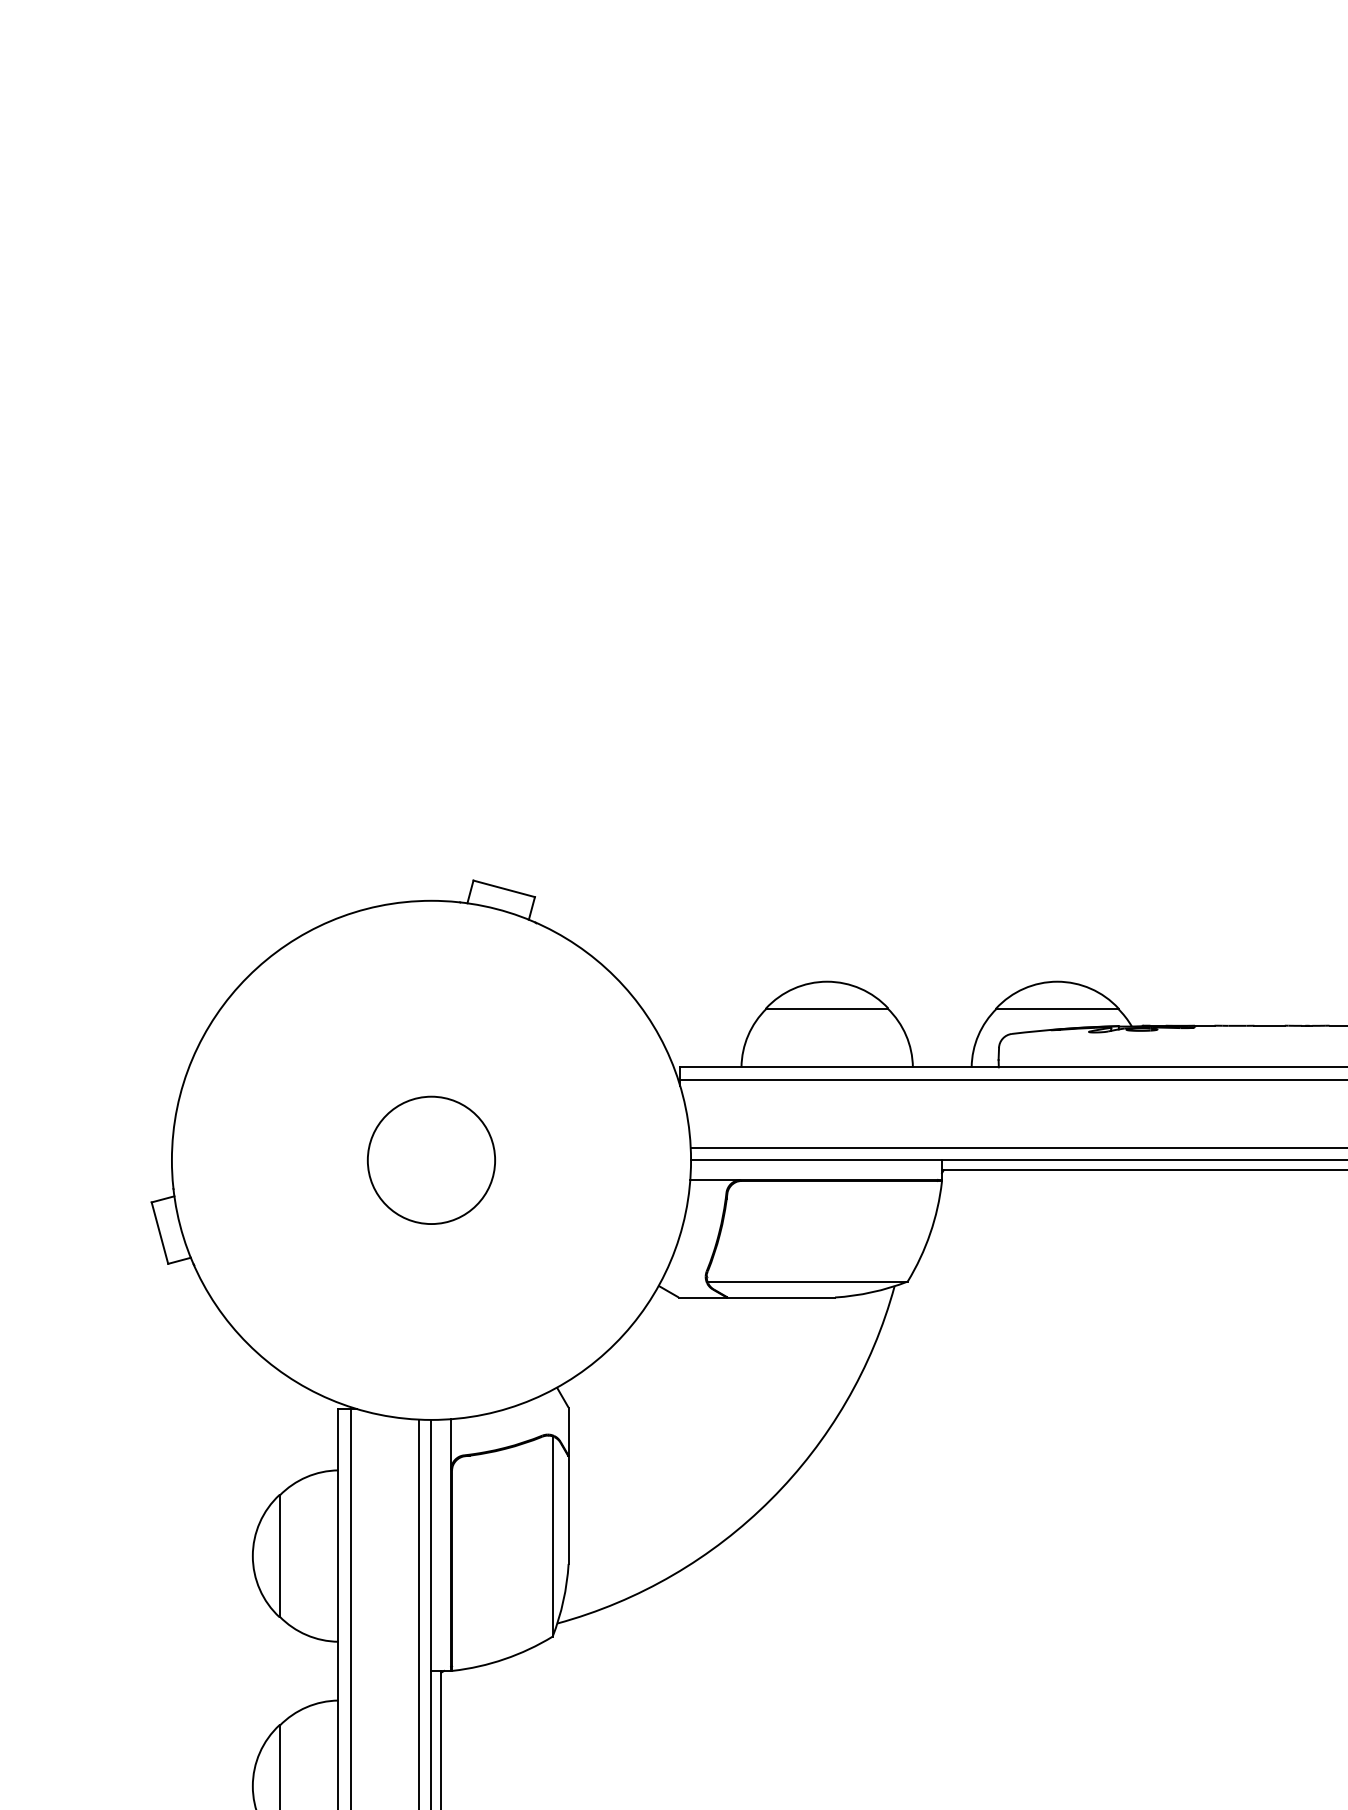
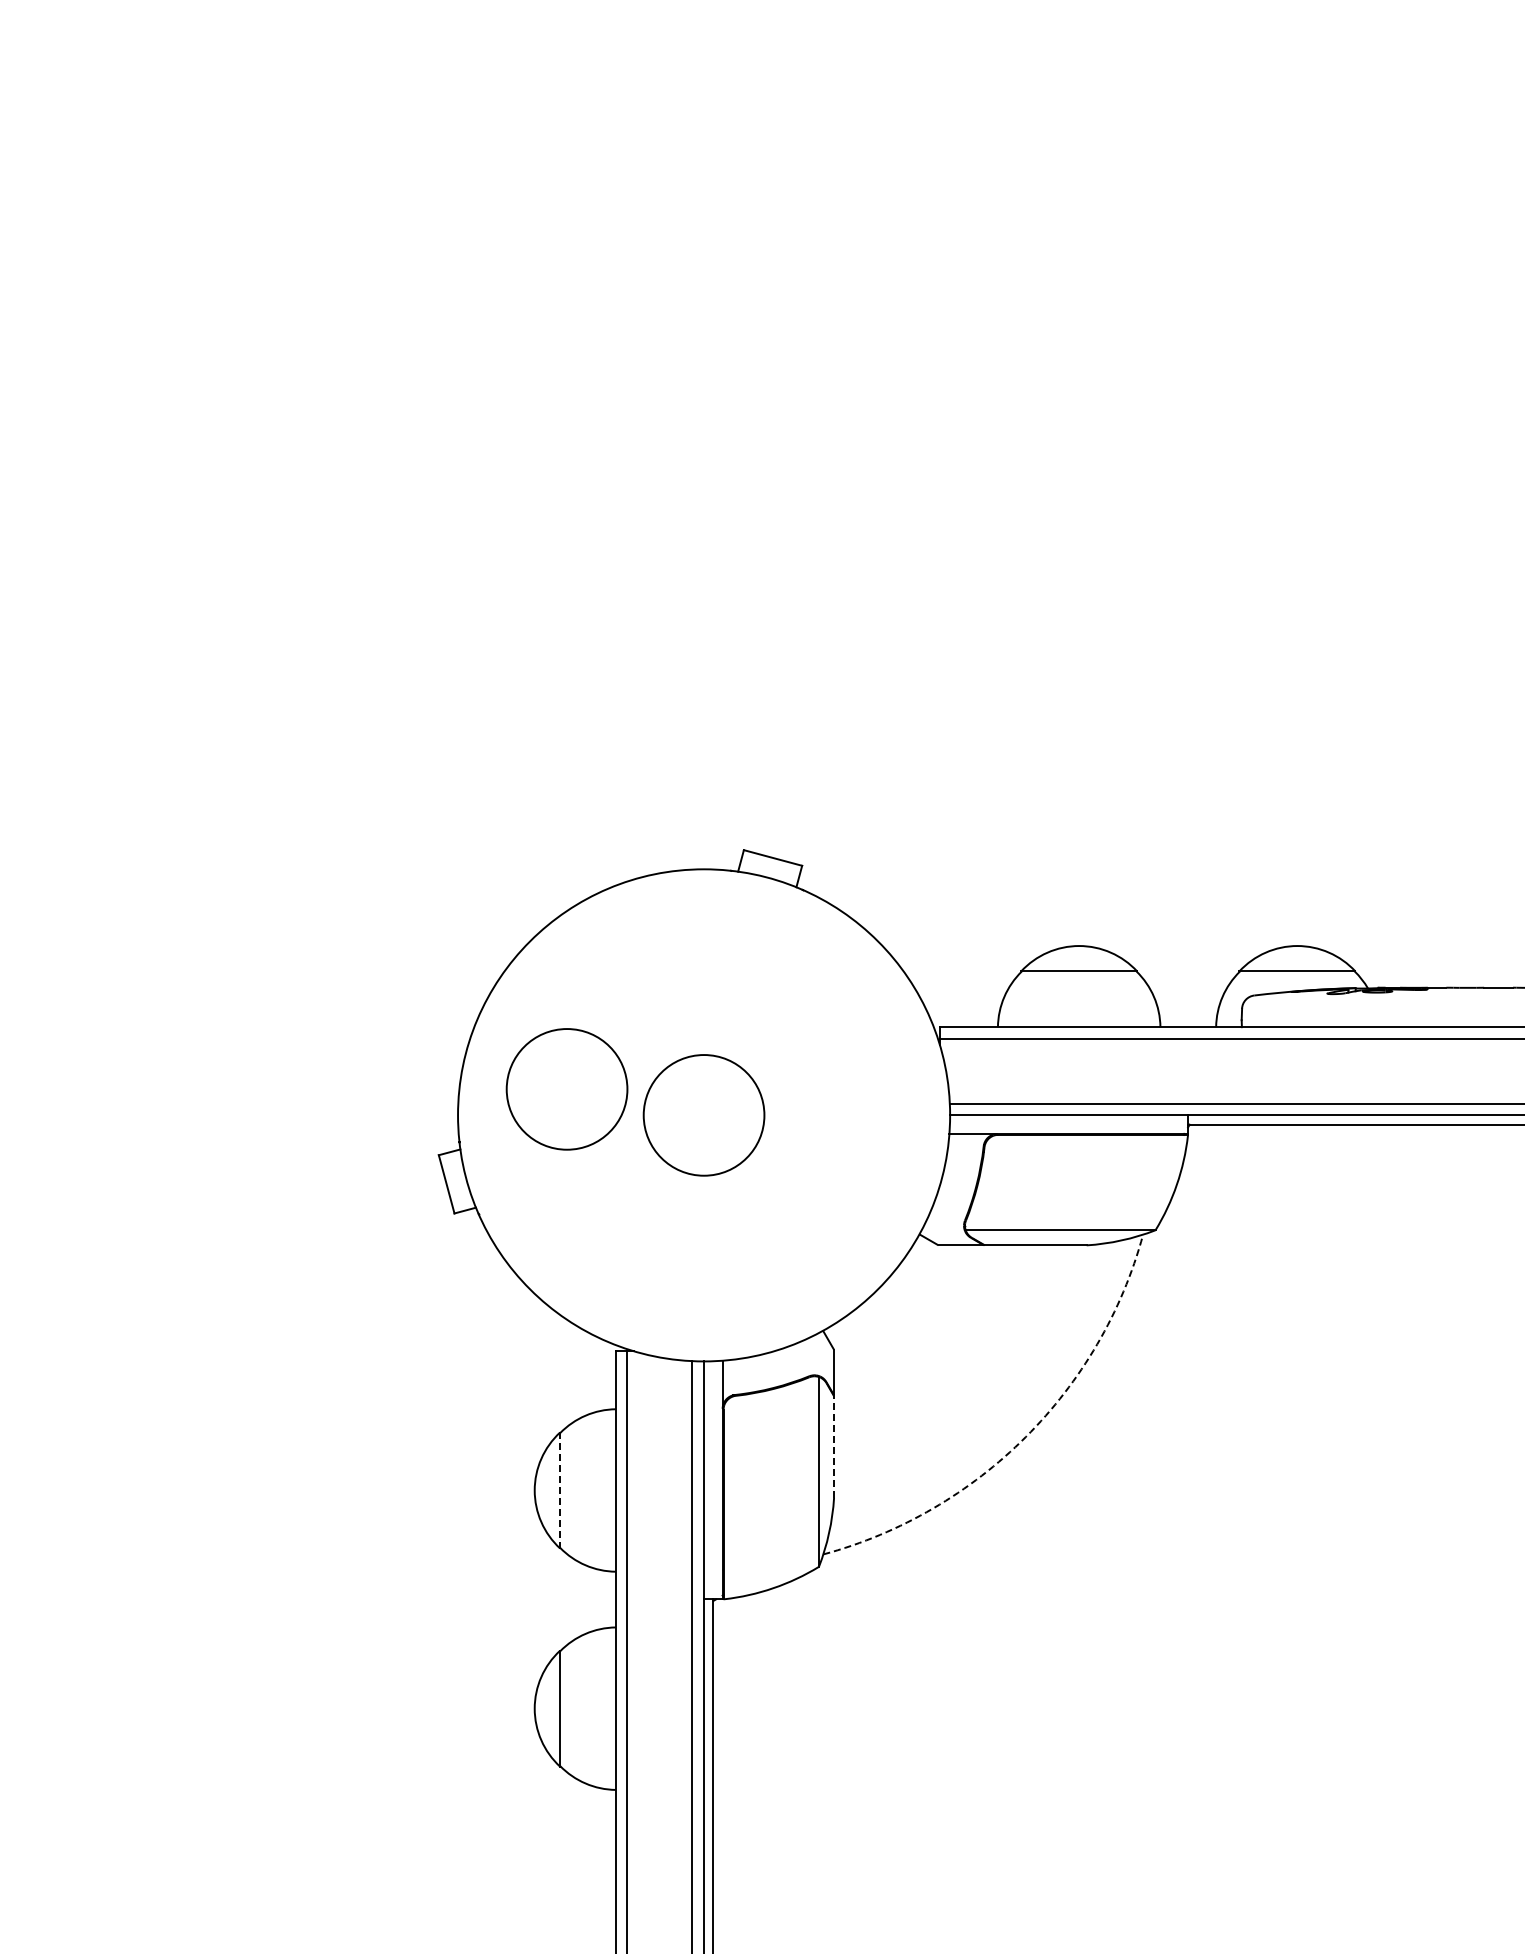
circle: (286, 1133) -> (566, 1089), added
arc: (770, 1500) -> (1025, 1437), solid -> dashed
line: (569, 1510) -> (834, 1447), solid -> dashed
line: (280, 1556) -> (560, 1490), solid -> dashed

